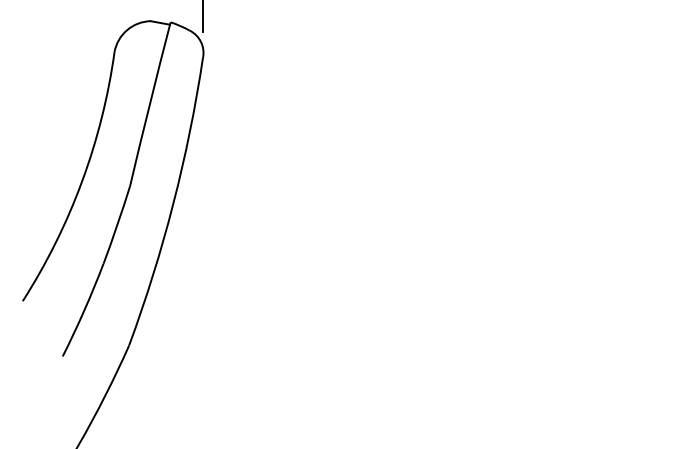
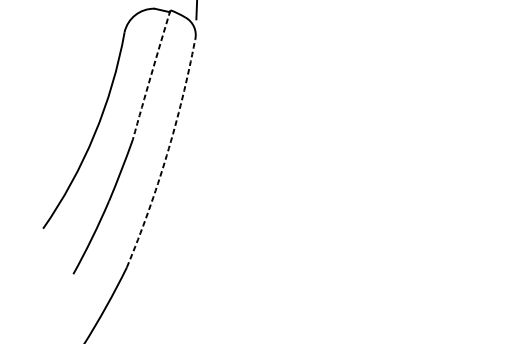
arc: (149, 104) -> (150, 75), solid -> dashed
arc: (173, 203) -> (166, 155), solid -> dashed

